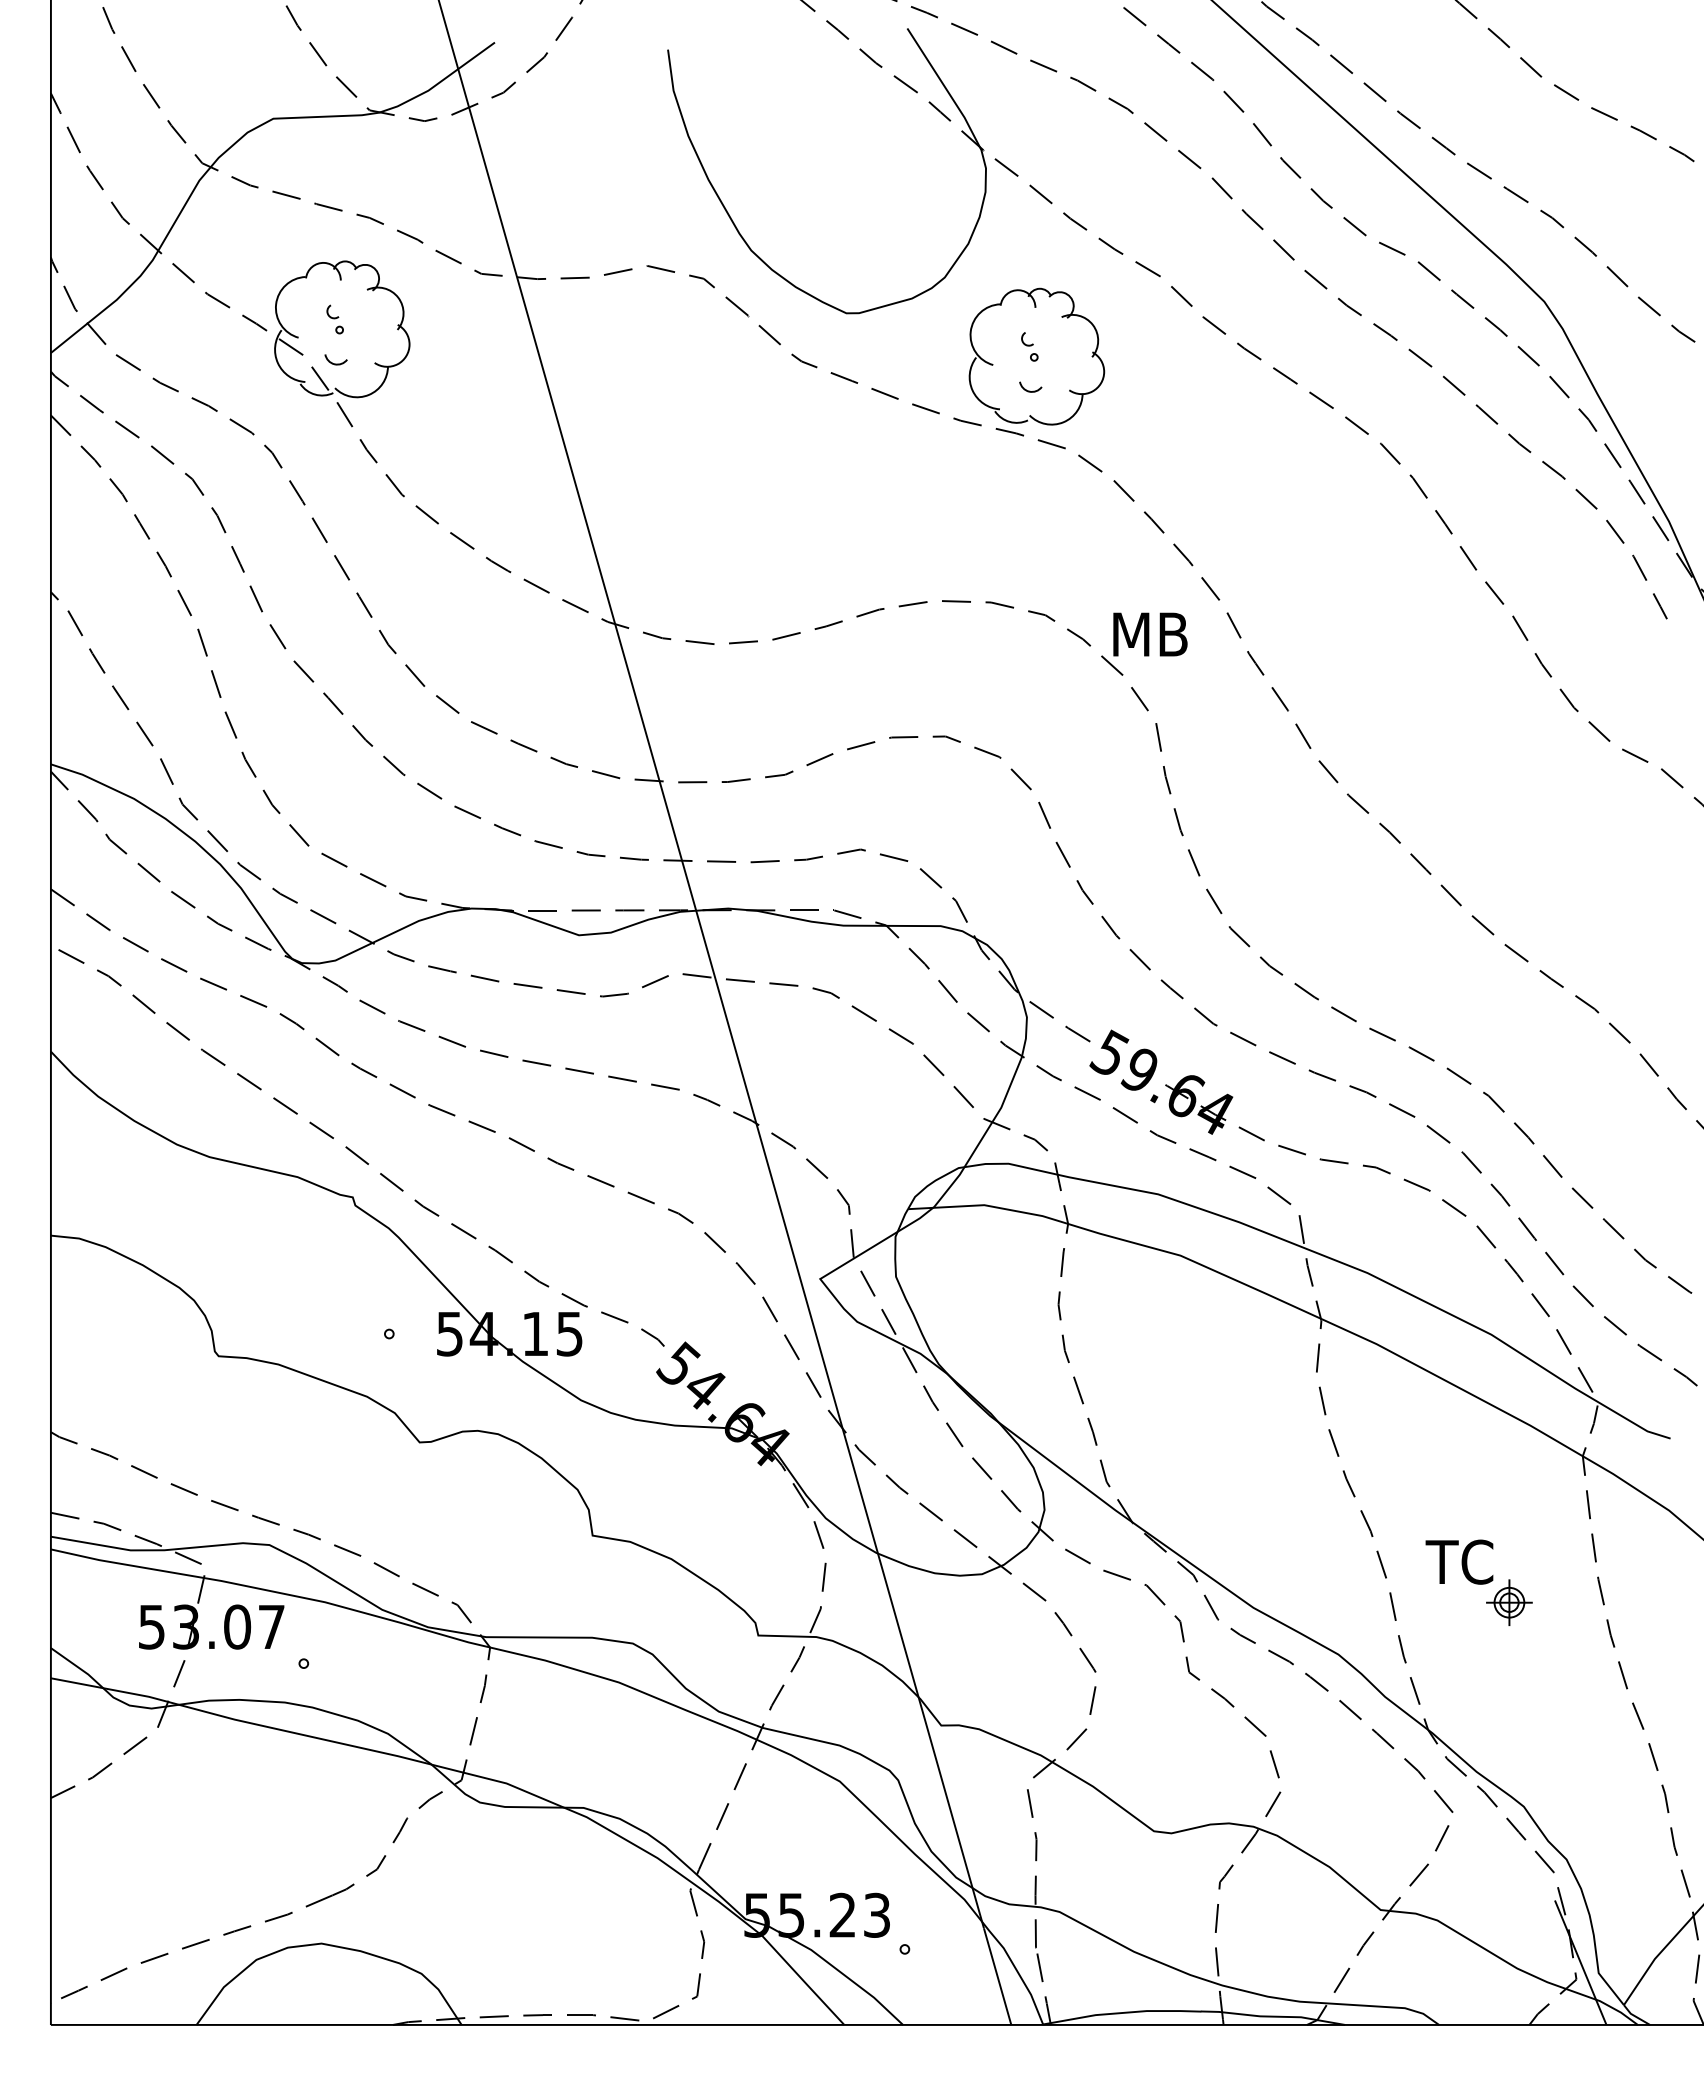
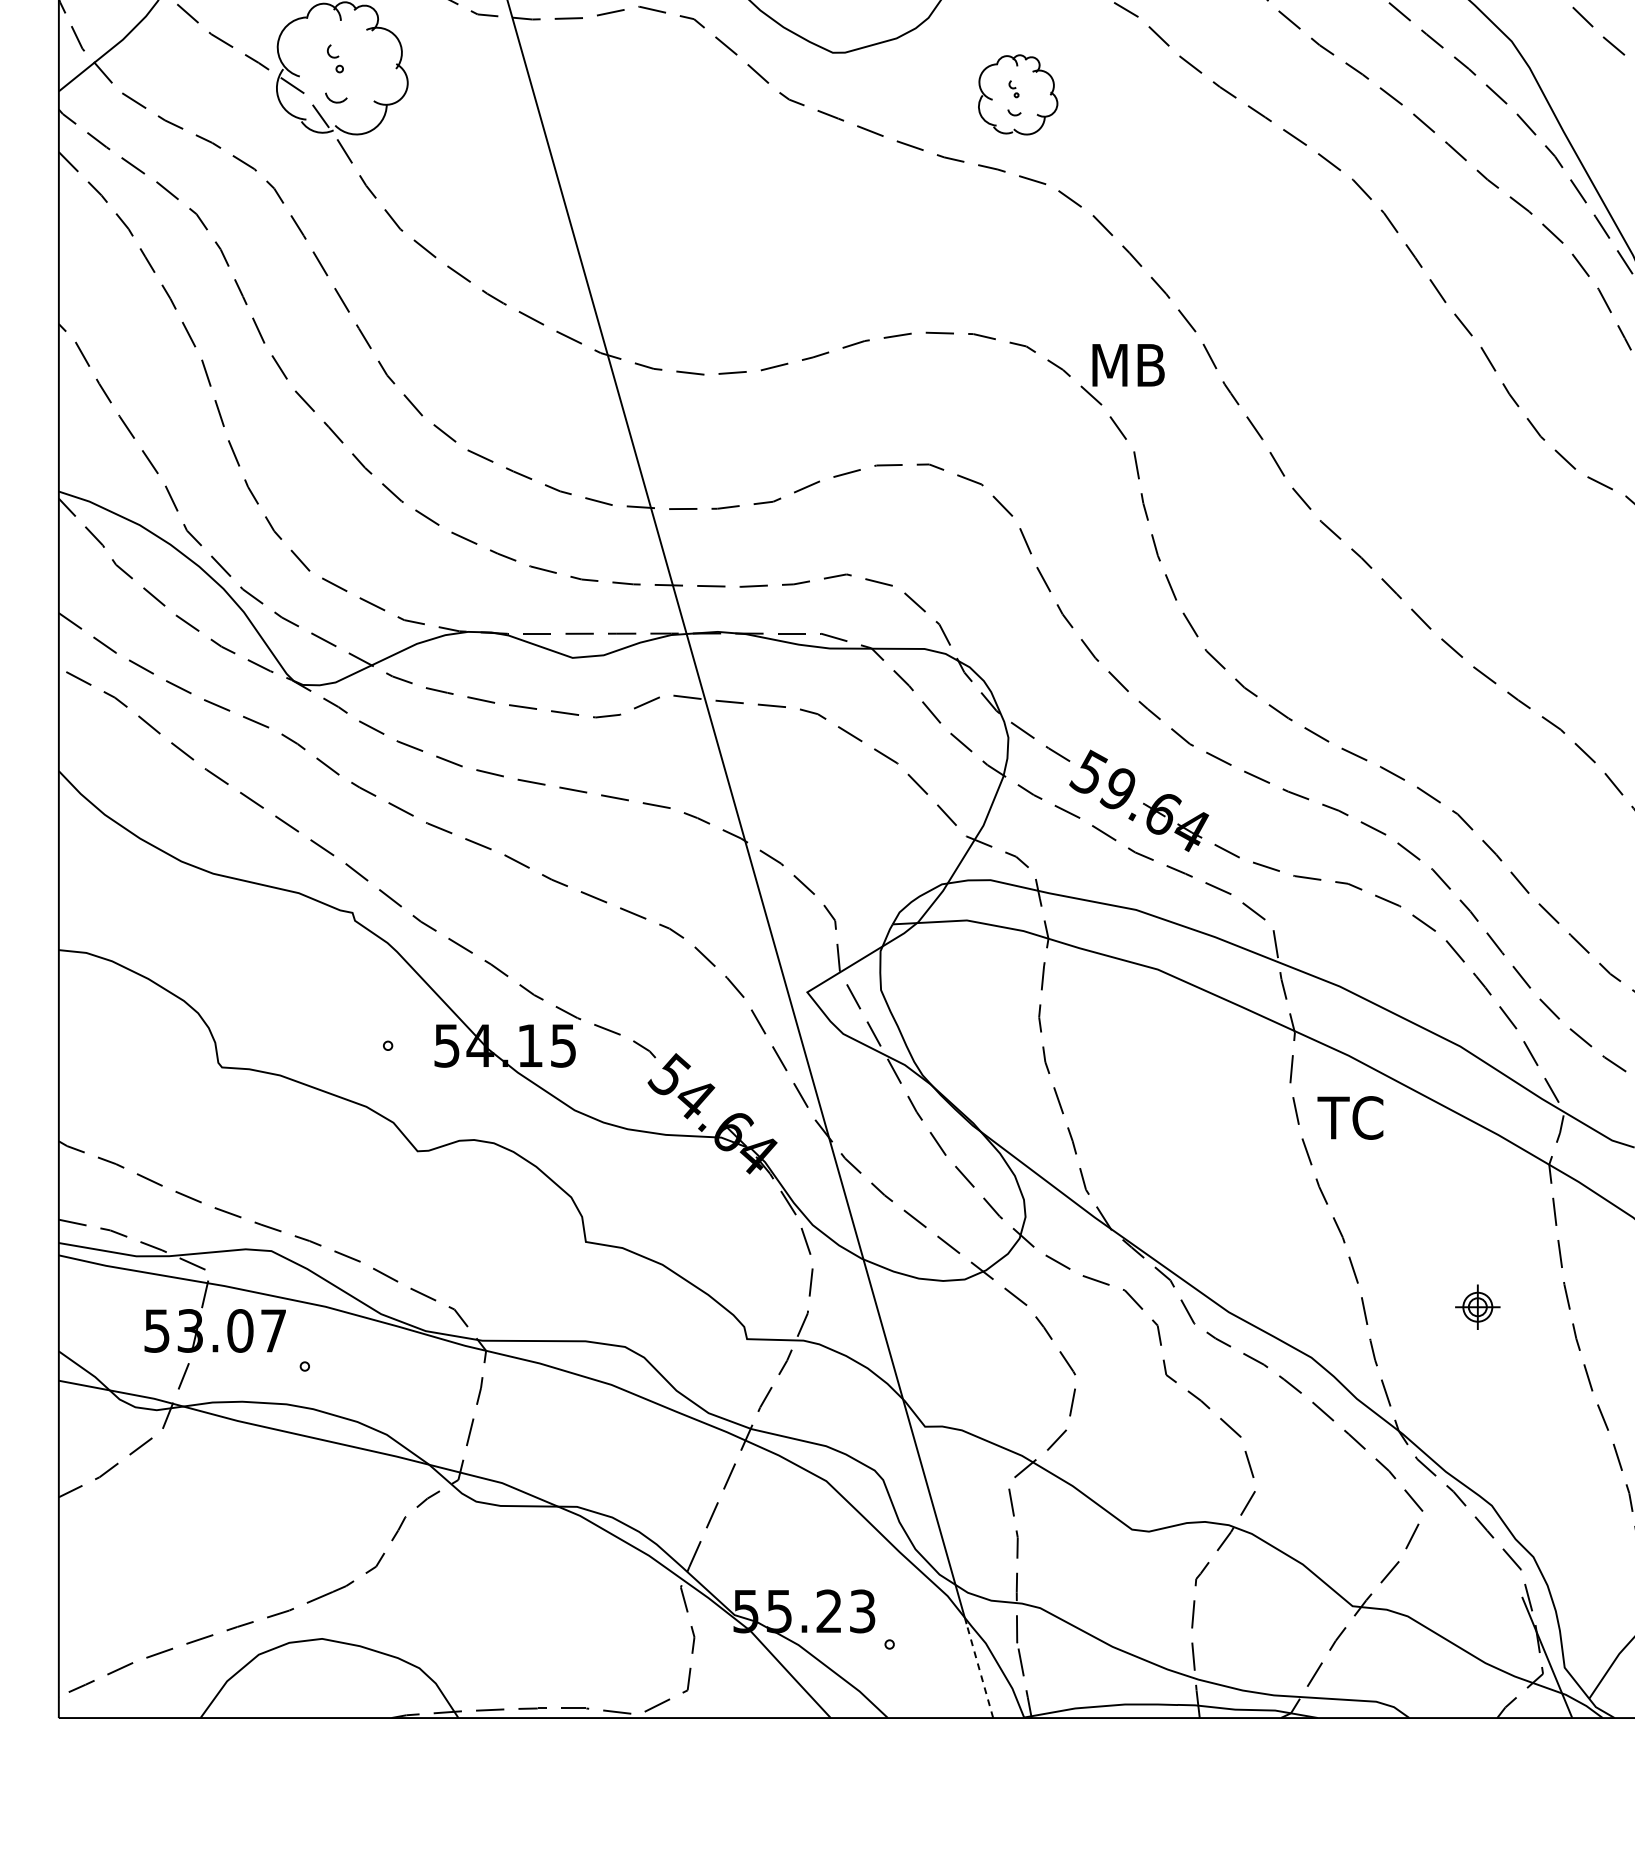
part: (1036, 356) -> (1017, 94), size x0.6
text: (1459, 1561) -> (1350, 1117), moved
line: (997, 1976) -> (979, 1670), solid -> dashed

